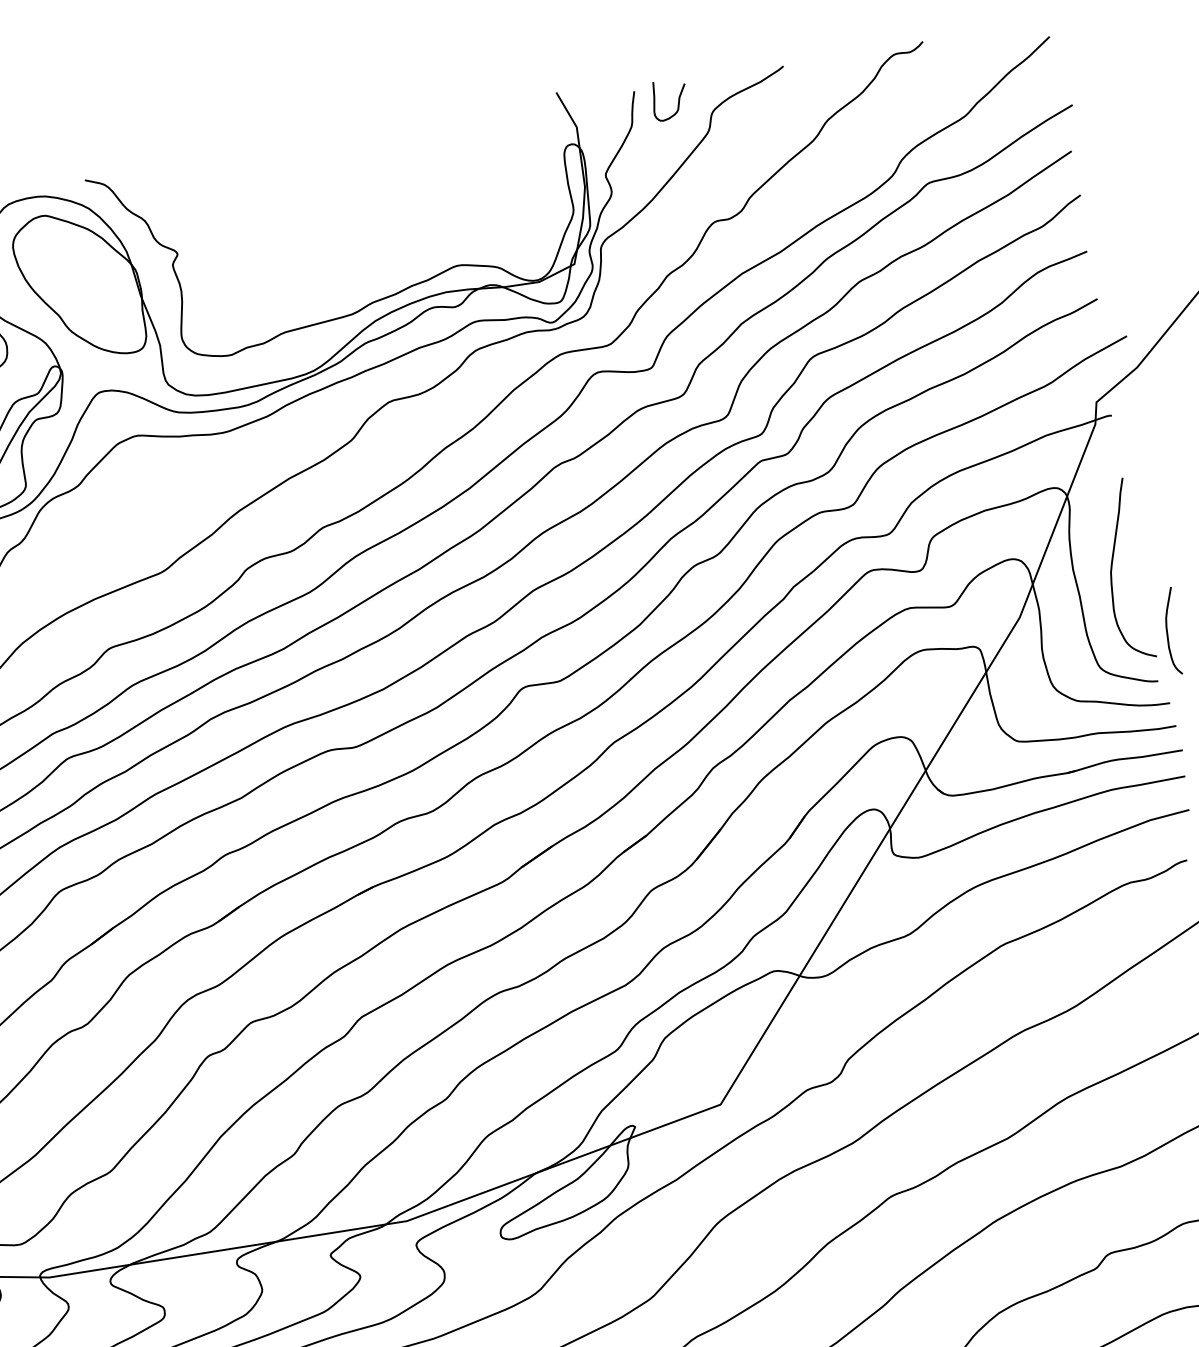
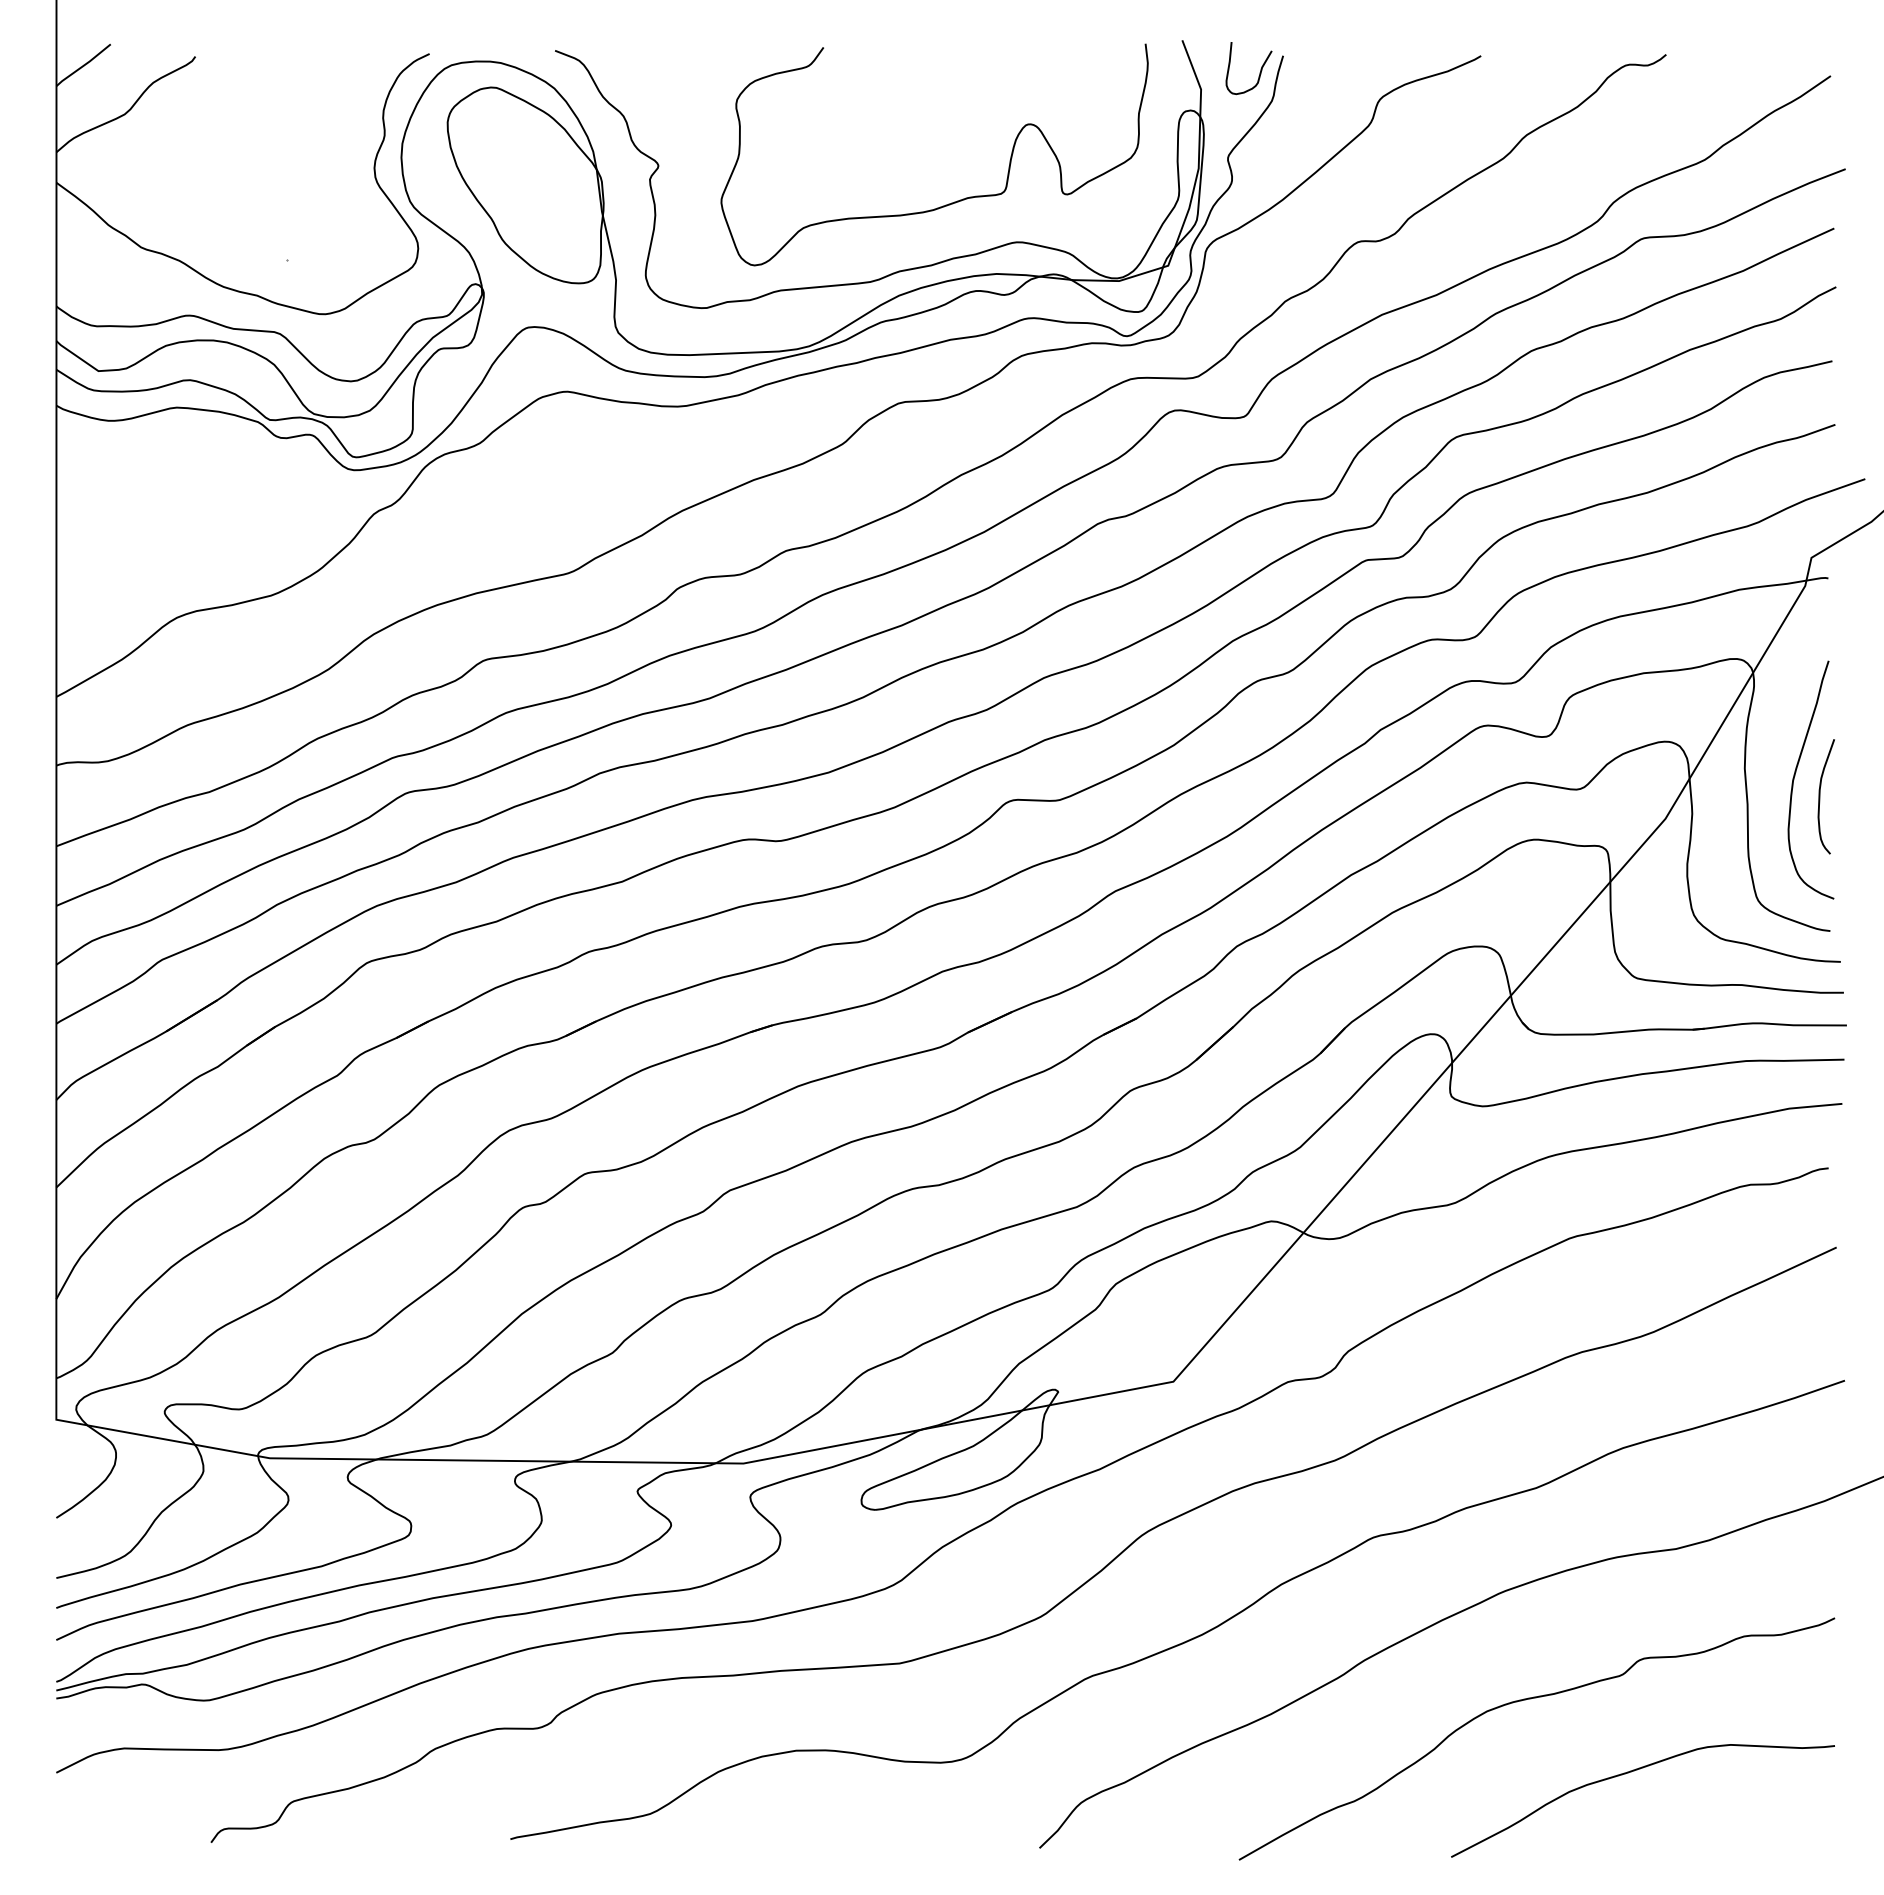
curve: (678, 101) -> (1259, 72), moved
curve: (403, 244) -> (951, 202), added
curve: (1167, 631) -> (1820, 796), moved

